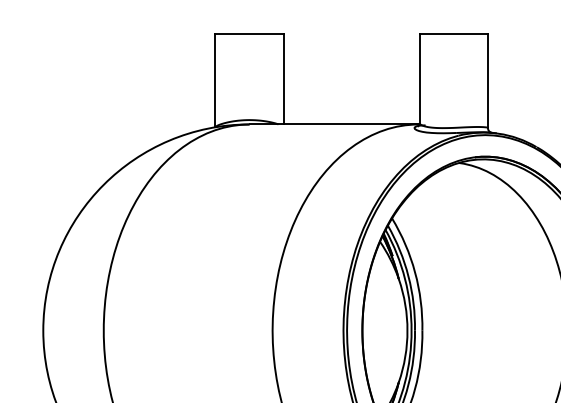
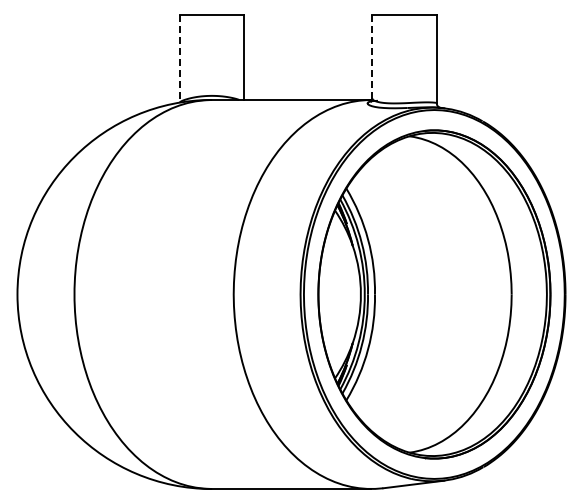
line: (419, 78) -> (372, 56), solid -> dashed
line: (215, 80) -> (179, 58), solid -> dashed

